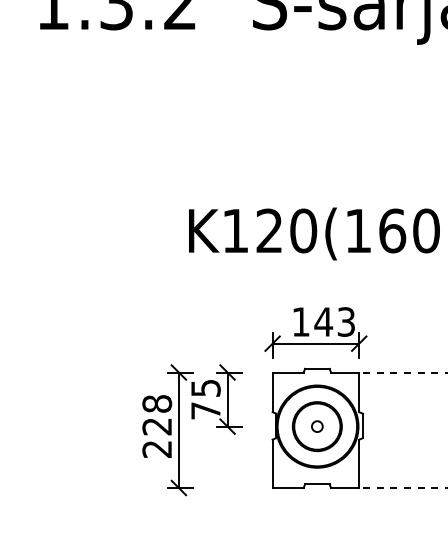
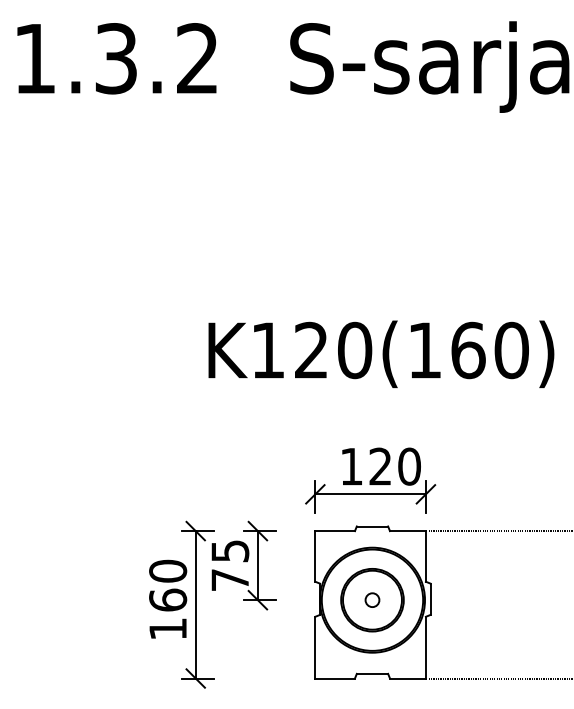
text: (334, 321) -> (394, 466), 143 -> 120
text: (157, 426) -> (168, 599), 228 -> 160

